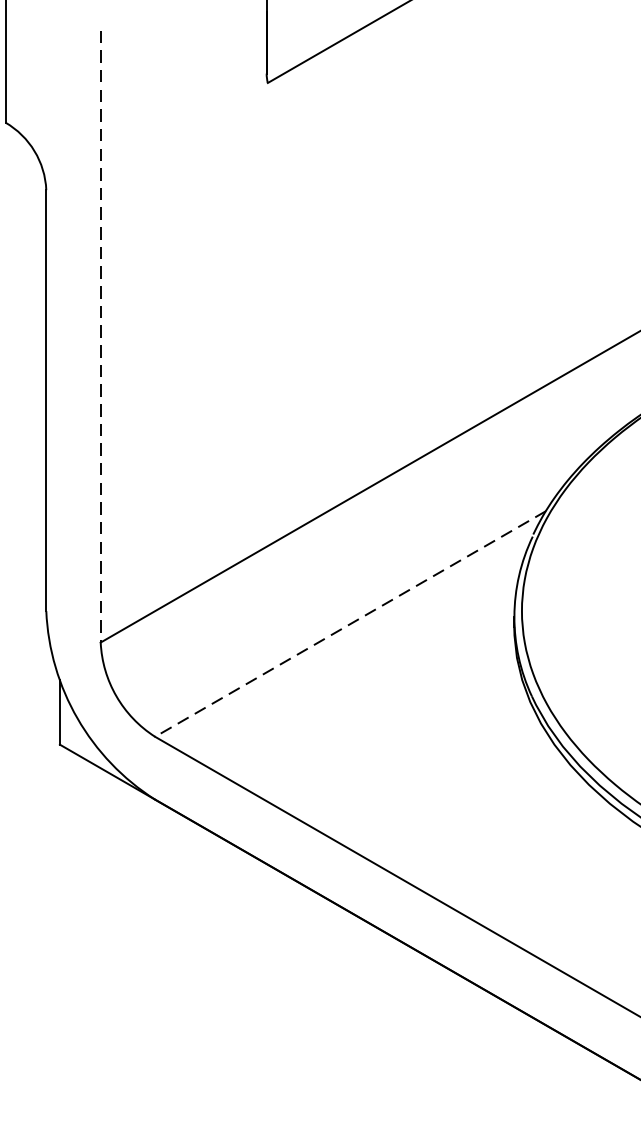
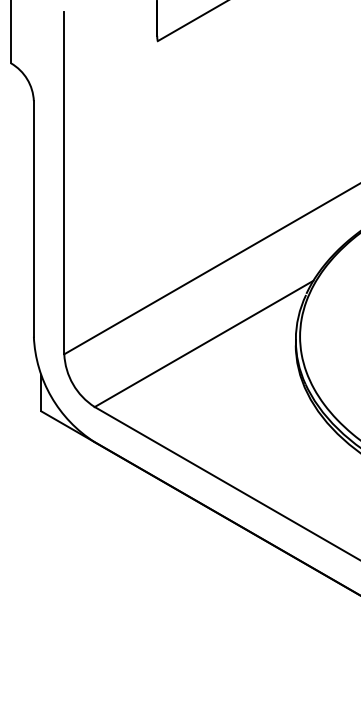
line: (101, 337) -> (64, 183), dashed -> solid
line: (349, 625) -> (203, 344), dashed -> solid

